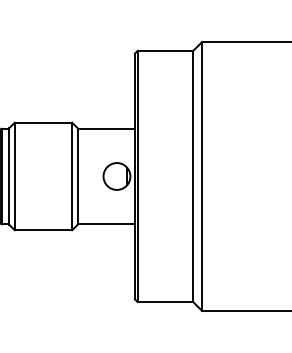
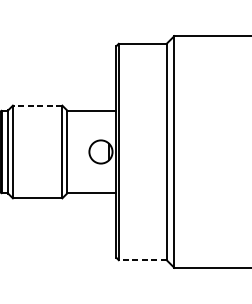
line: (43, 122) -> (37, 105), solid -> dashed
line: (165, 301) -> (142, 259), solid -> dashed

